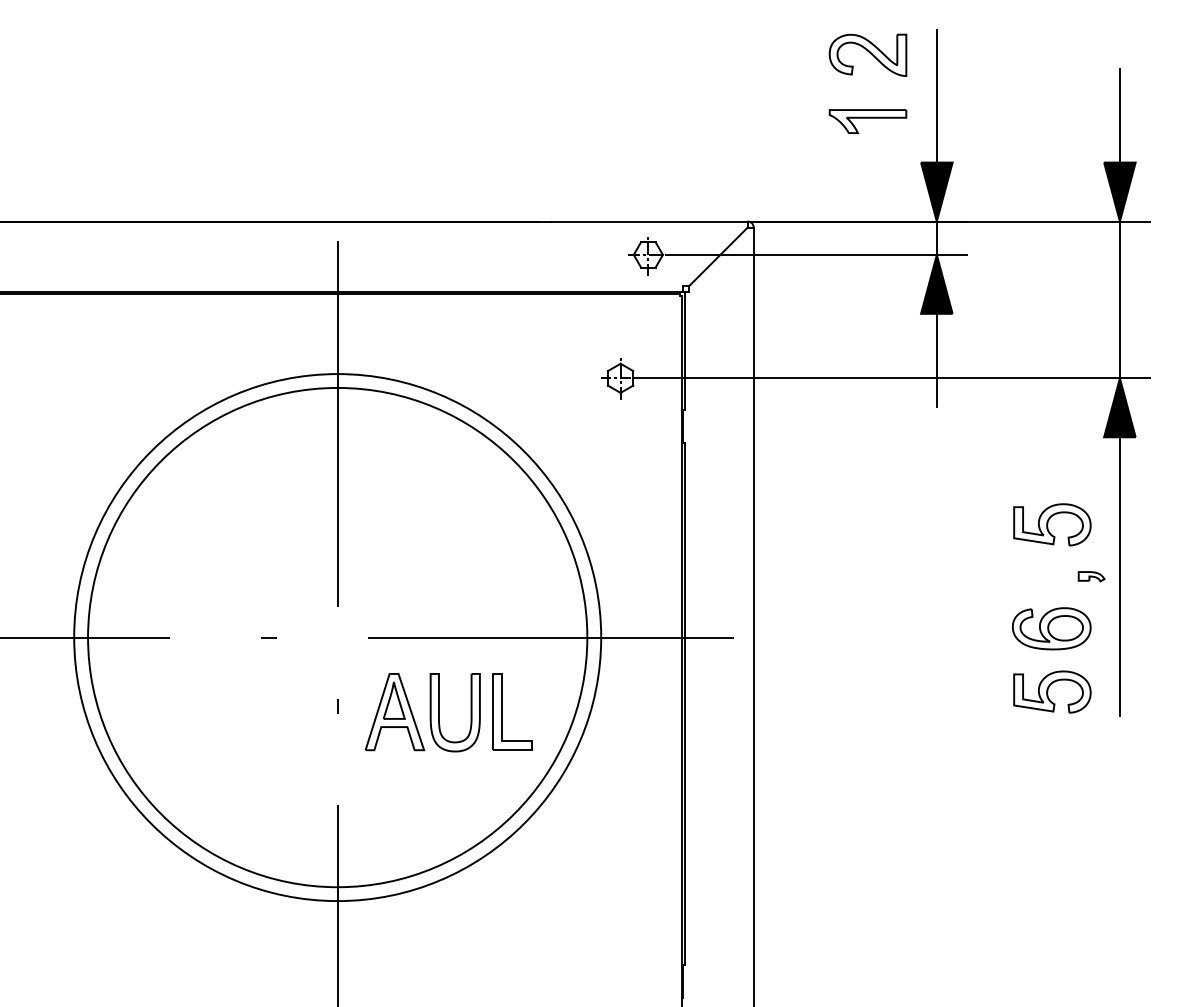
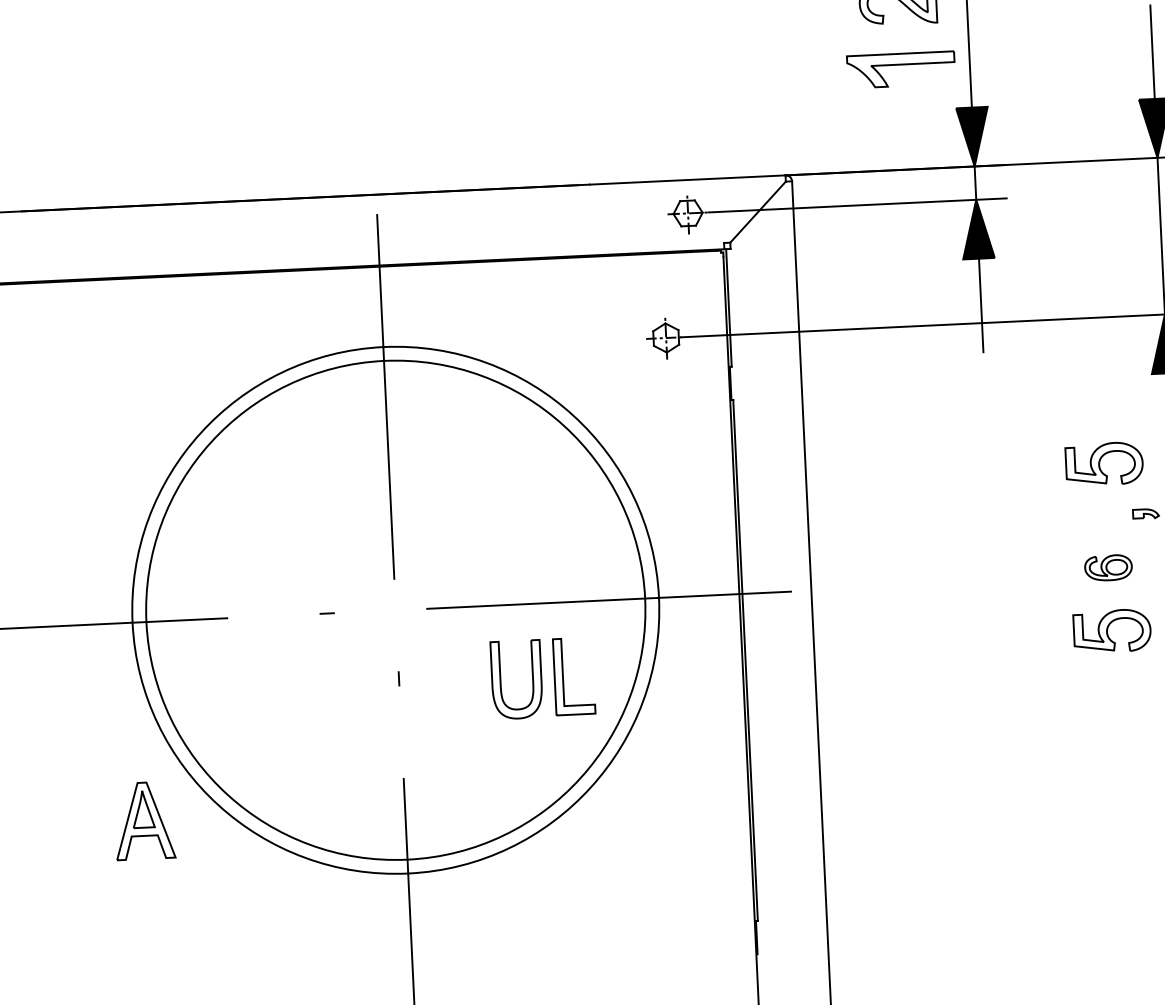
part: (867, 121) -> (900, 69), size x1.4
part: (1051, 628) -> (1108, 567), size x0.6
part: (394, 712) -> (144, 821), moved

